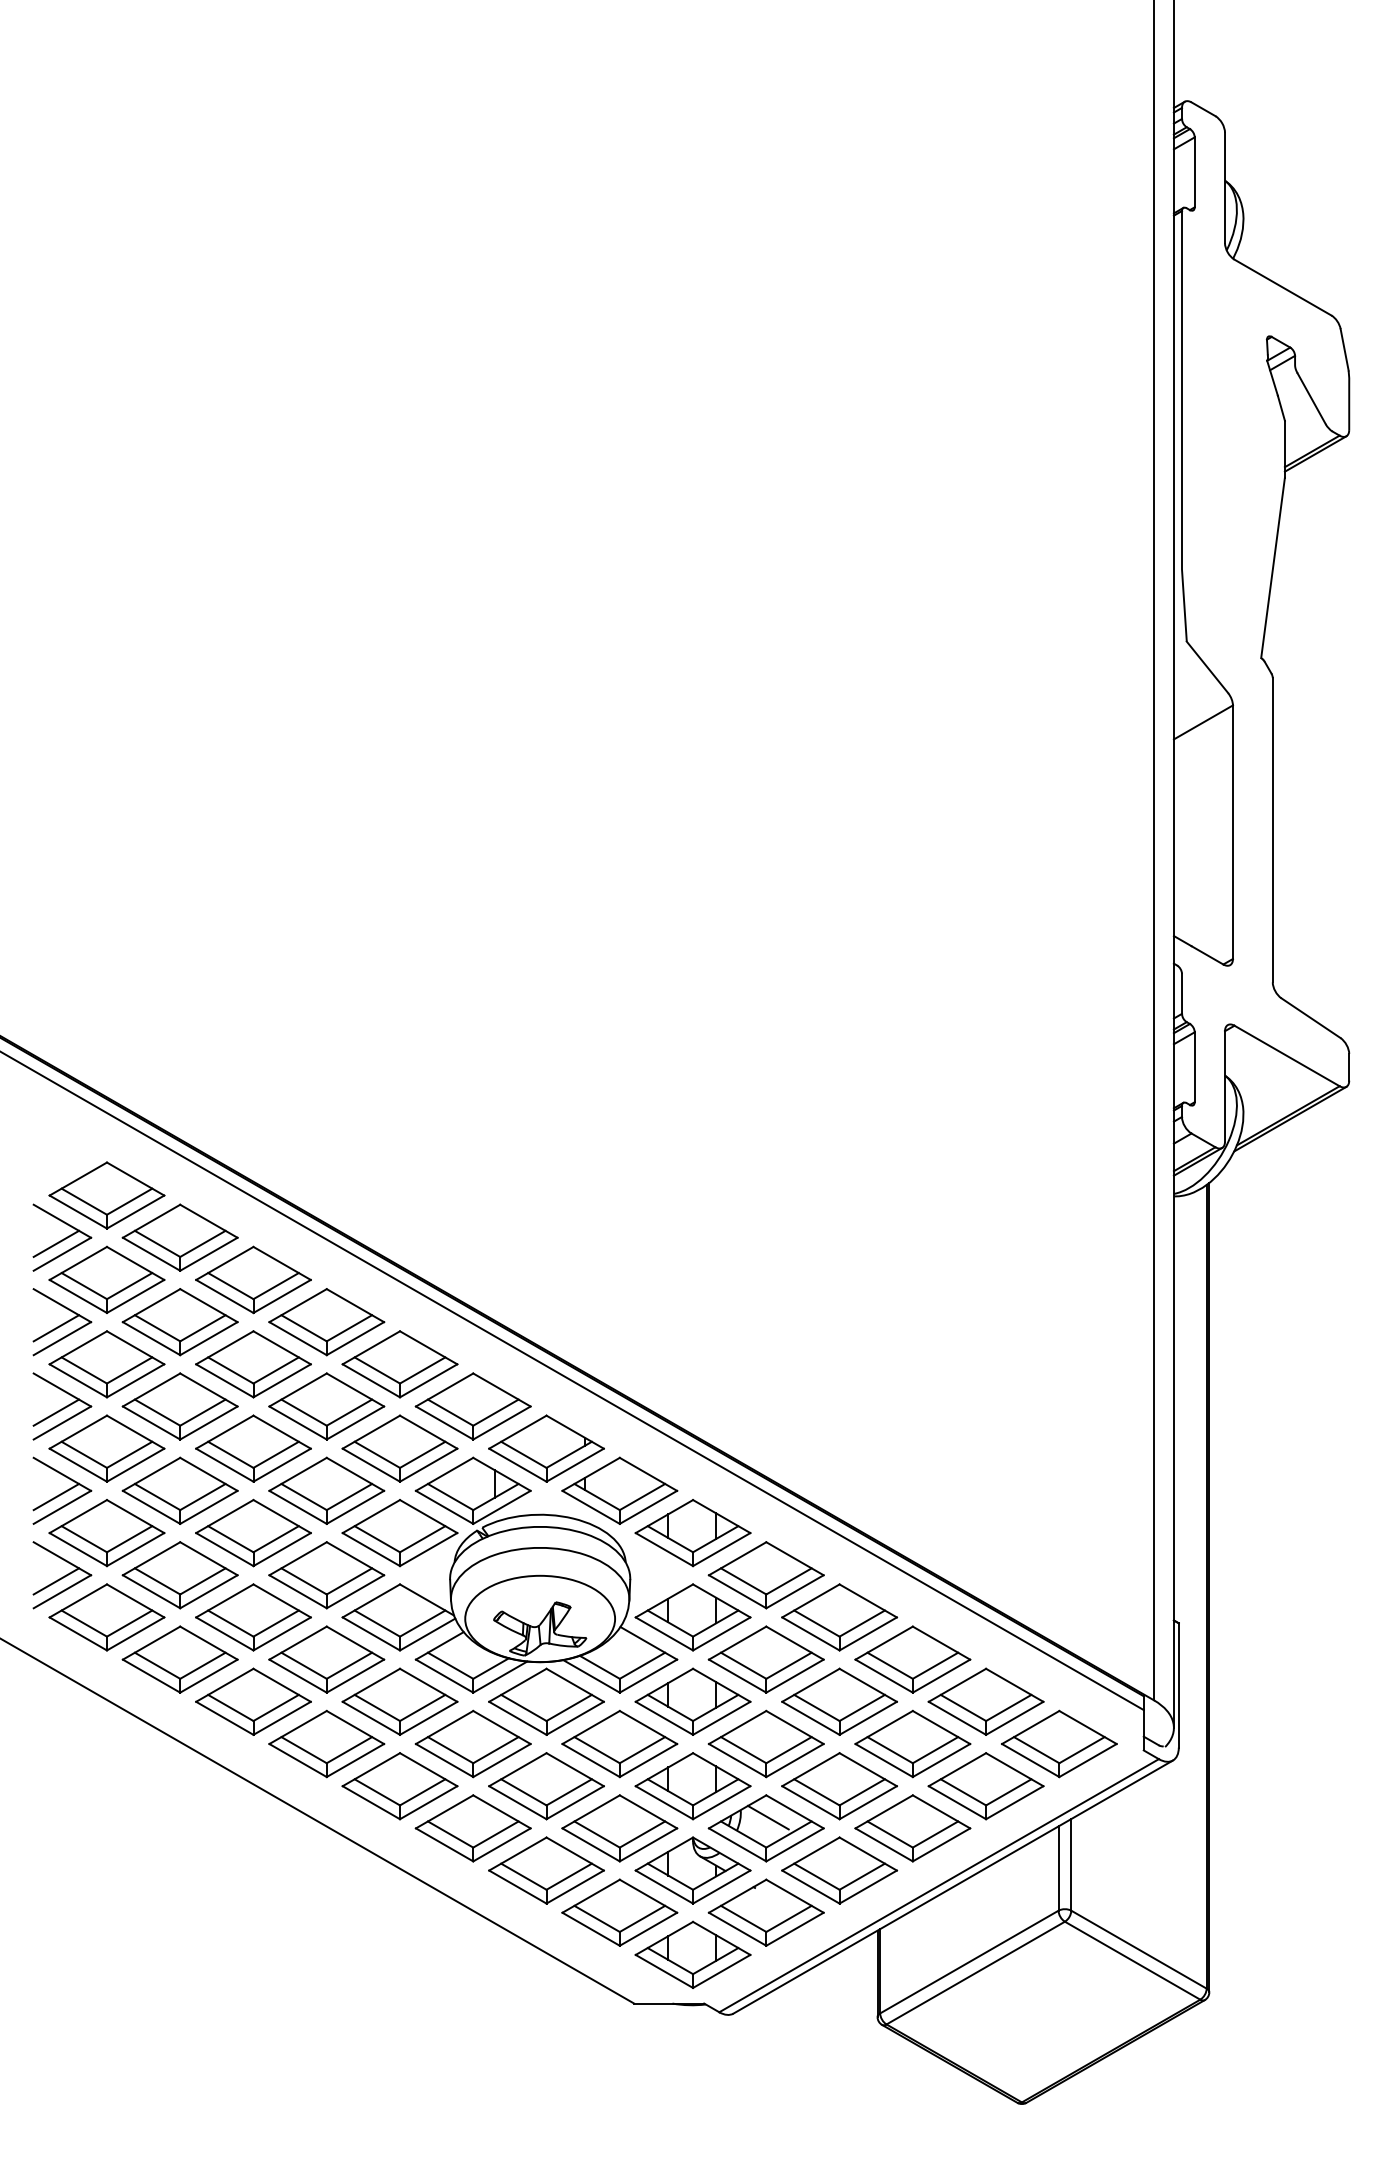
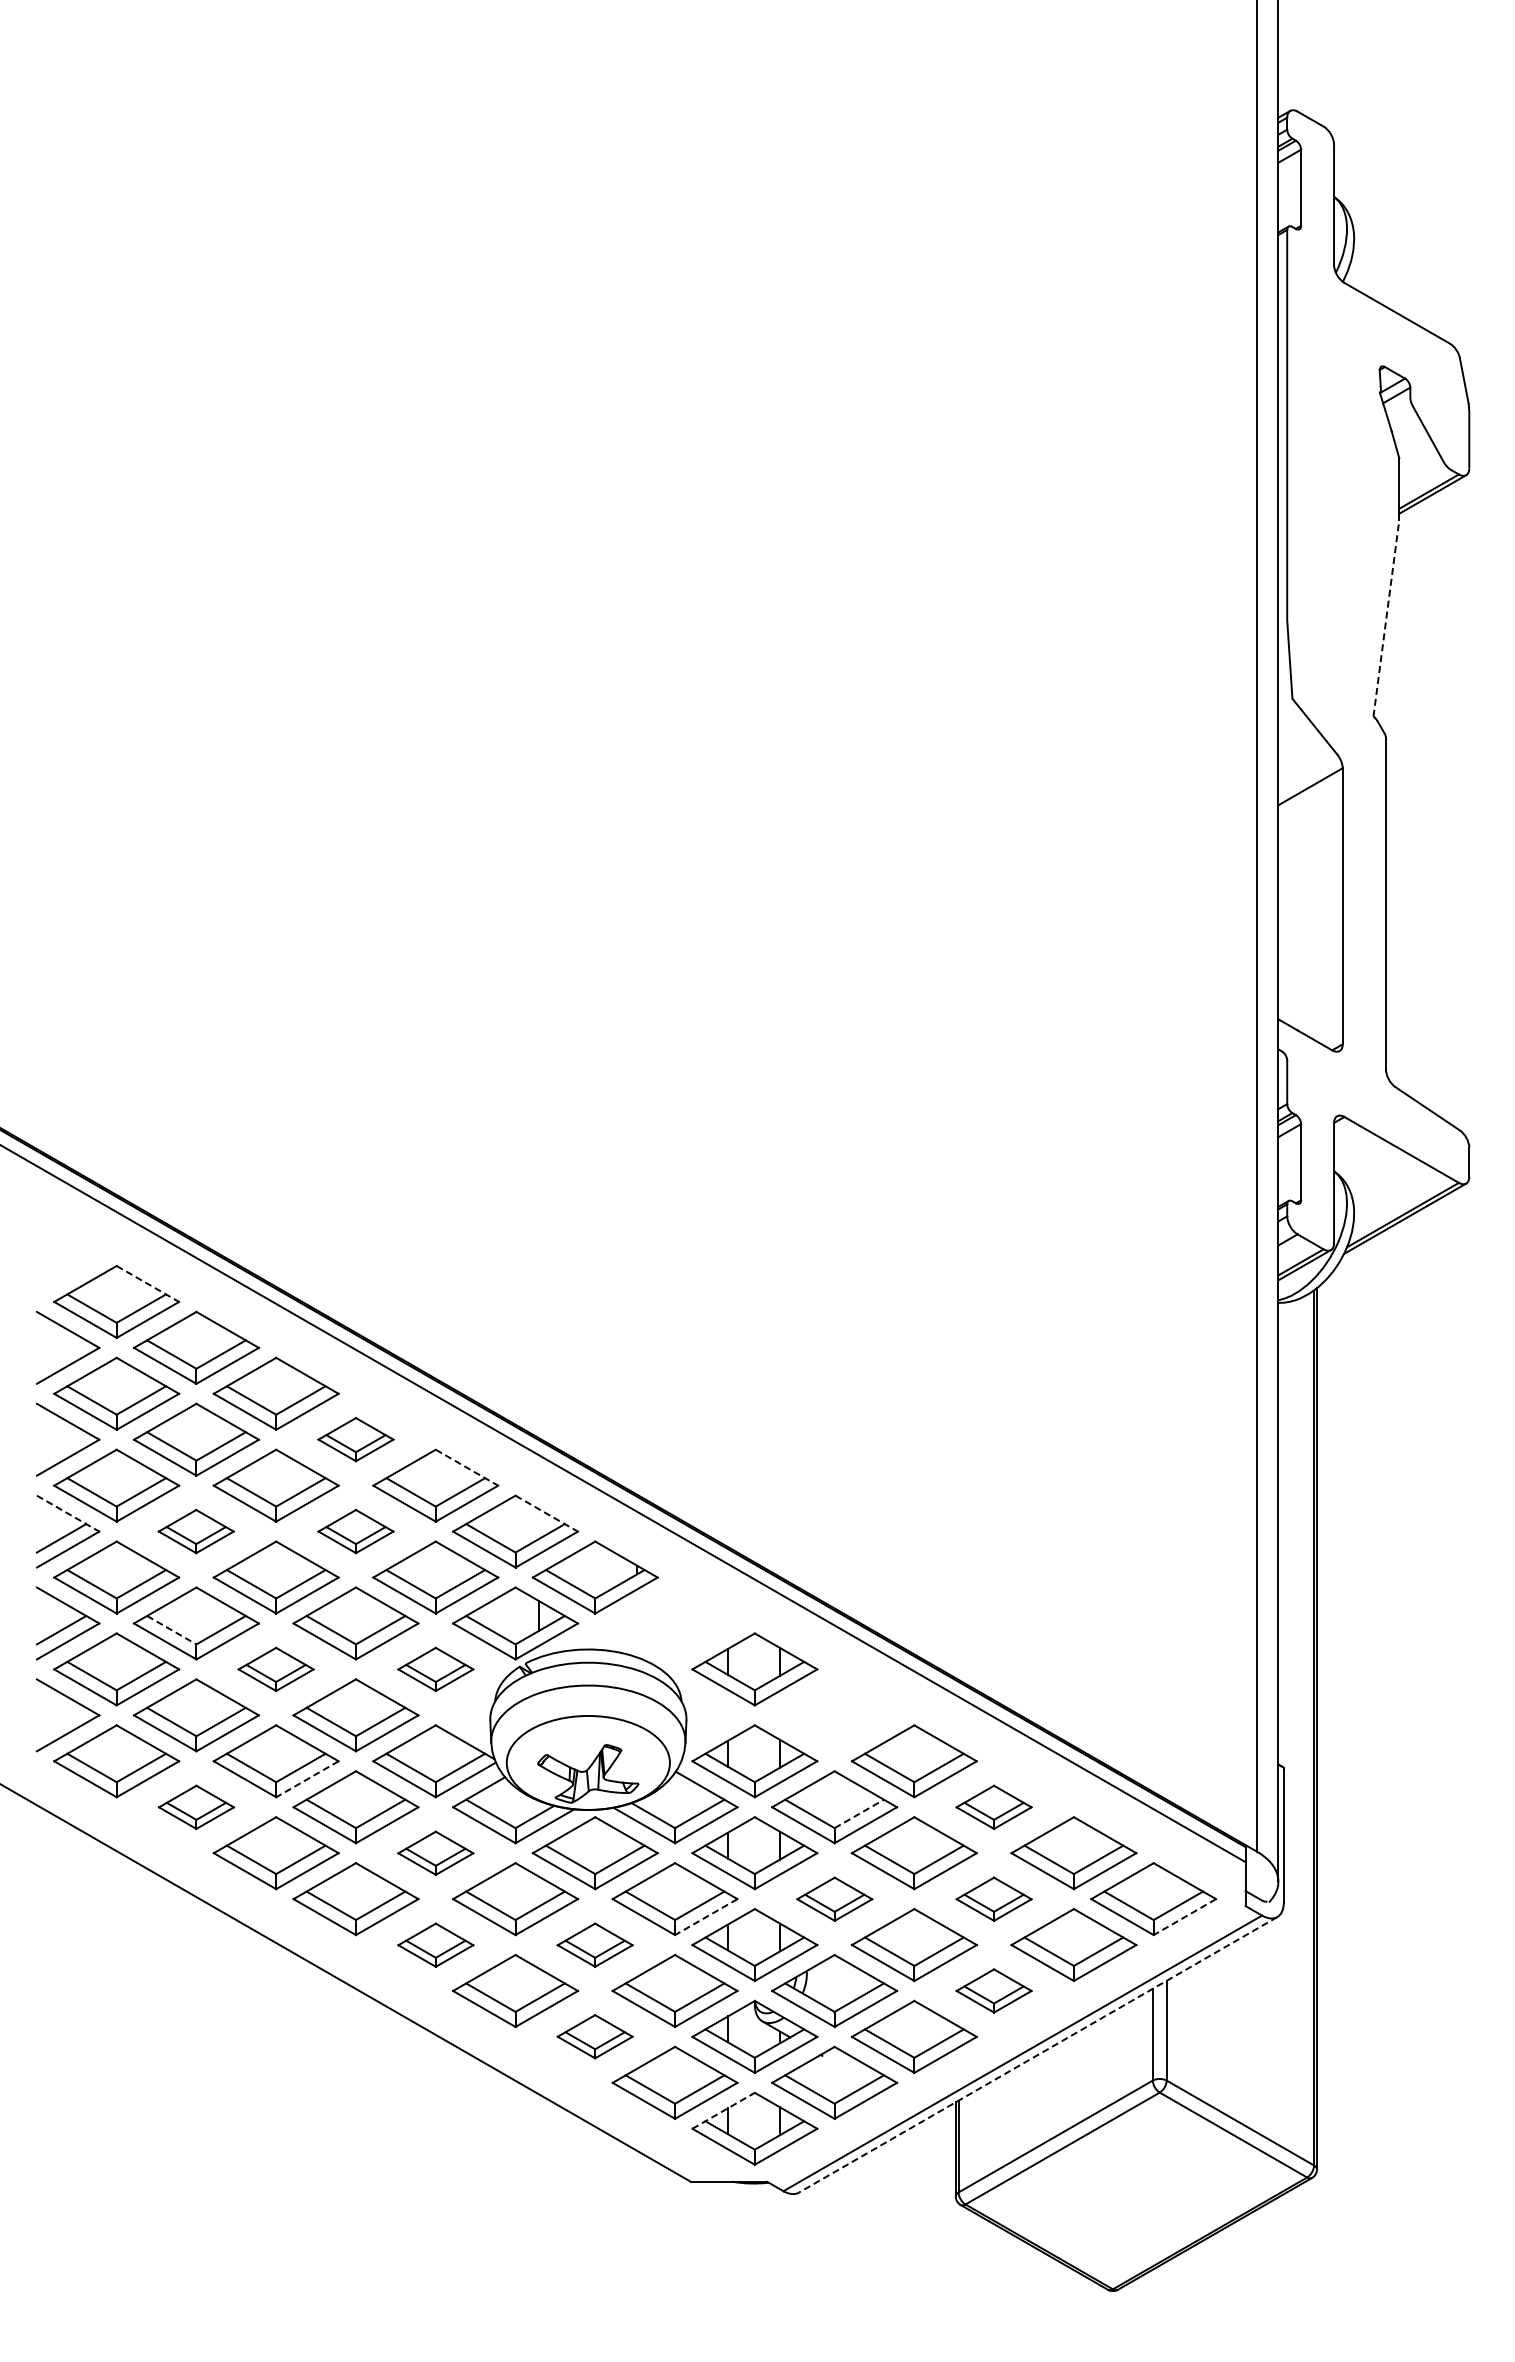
line: (1273, 567) -> (1386, 618), solid -> dashed
line: (136, 1179) -> (148, 1284), solid -> dashed
line: (56, 1243) -> (61, 1354), removed
part: (326, 1321) -> (355, 1439), size x0.6
line: (56, 1328) -> (61, 1446), removed
line: (429, 1347) -> (467, 1467), solid -> dashed
line: (62, 1389) -> (68, 1513), solid -> dashed
line: (502, 1389) -> (547, 1513), solid -> dashed
part: (179, 1406) -> (195, 1531), size x0.6
part: (326, 1406) -> (355, 1531), size x0.6
part: (619, 1490) -> (674, 1623), removed
line: (158, 1497) -> (172, 1630), solid -> dashed
part: (252, 1533) -> (275, 1669), size x0.6
part: (399, 1533) -> (435, 1669), size x0.6
part: (766, 1575) -> (834, 1715), removed
line: (56, 1580) -> (61, 1721), removed
line: (282, 1634) -> (307, 1779), solid -> dashed
part: (180, 1659) -> (196, 1807), size x0.6
part: (912, 1659) -> (993, 1807), size x0.6
line: (789, 1665) -> (859, 1813), solid -> dashed
part: (399, 1702) -> (435, 1853), size x0.6
part: (766, 1744) -> (834, 1899), size x0.6
part: (912, 1744) -> (993, 1899), size x0.6
line: (647, 1760) -> (705, 1917), solid -> dashed
line: (1087, 1760) -> (1184, 1917), solid -> dashed
part: (399, 1786) -> (435, 1945), size x0.6
part: (545, 1786) -> (594, 1945), size x0.6
line: (768, 1817) -> (836, 1979), removed
part: (912, 1827) -> (993, 1990), size x0.6
part: (545, 1870) -> (594, 2036), size x0.6
line: (952, 1887) -> (1037, 2055), solid -> dashed
line: (665, 1938) -> (724, 2110), solid -> dashed

